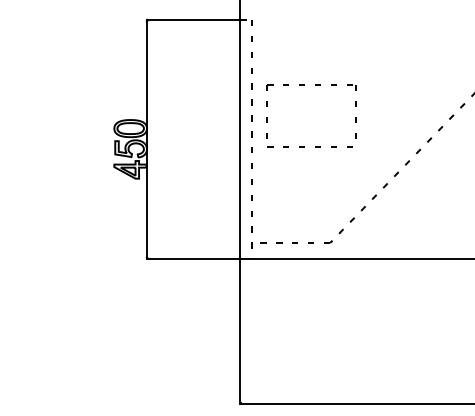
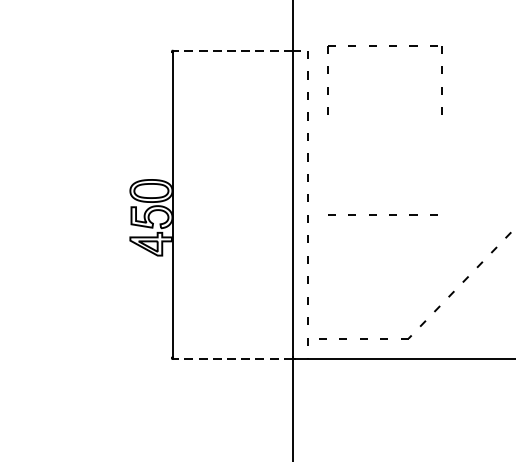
line: (193, 19) -> (232, 50), solid -> dashed
part: (315, 85) -> (389, 46), moved
line: (193, 258) -> (232, 358), solid -> dashed

